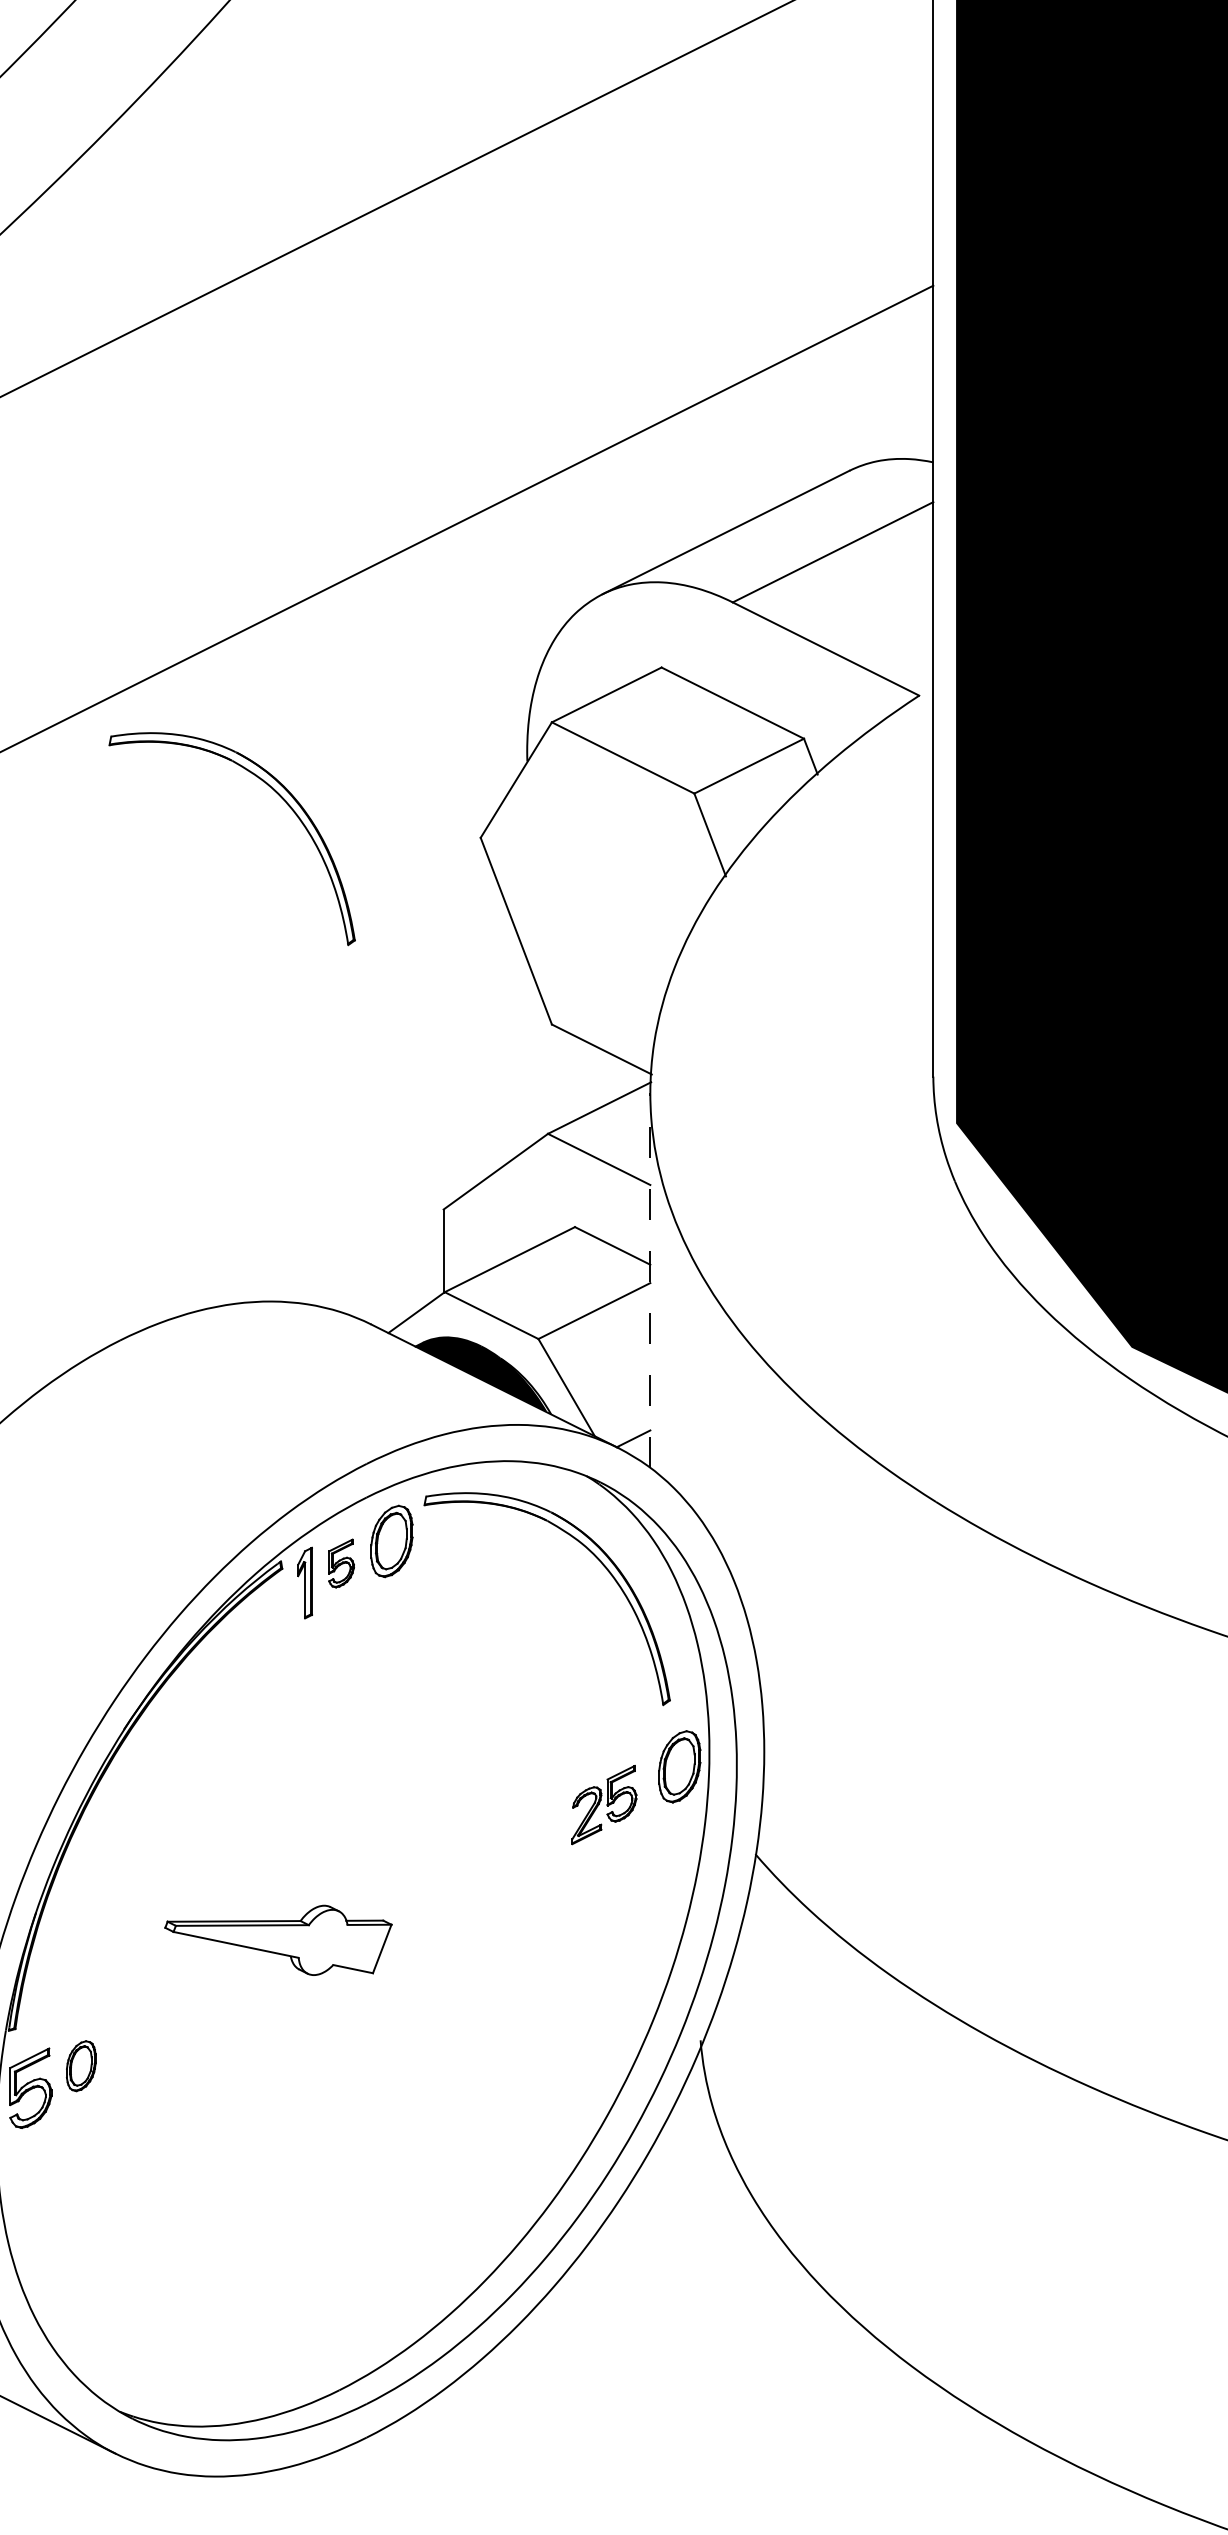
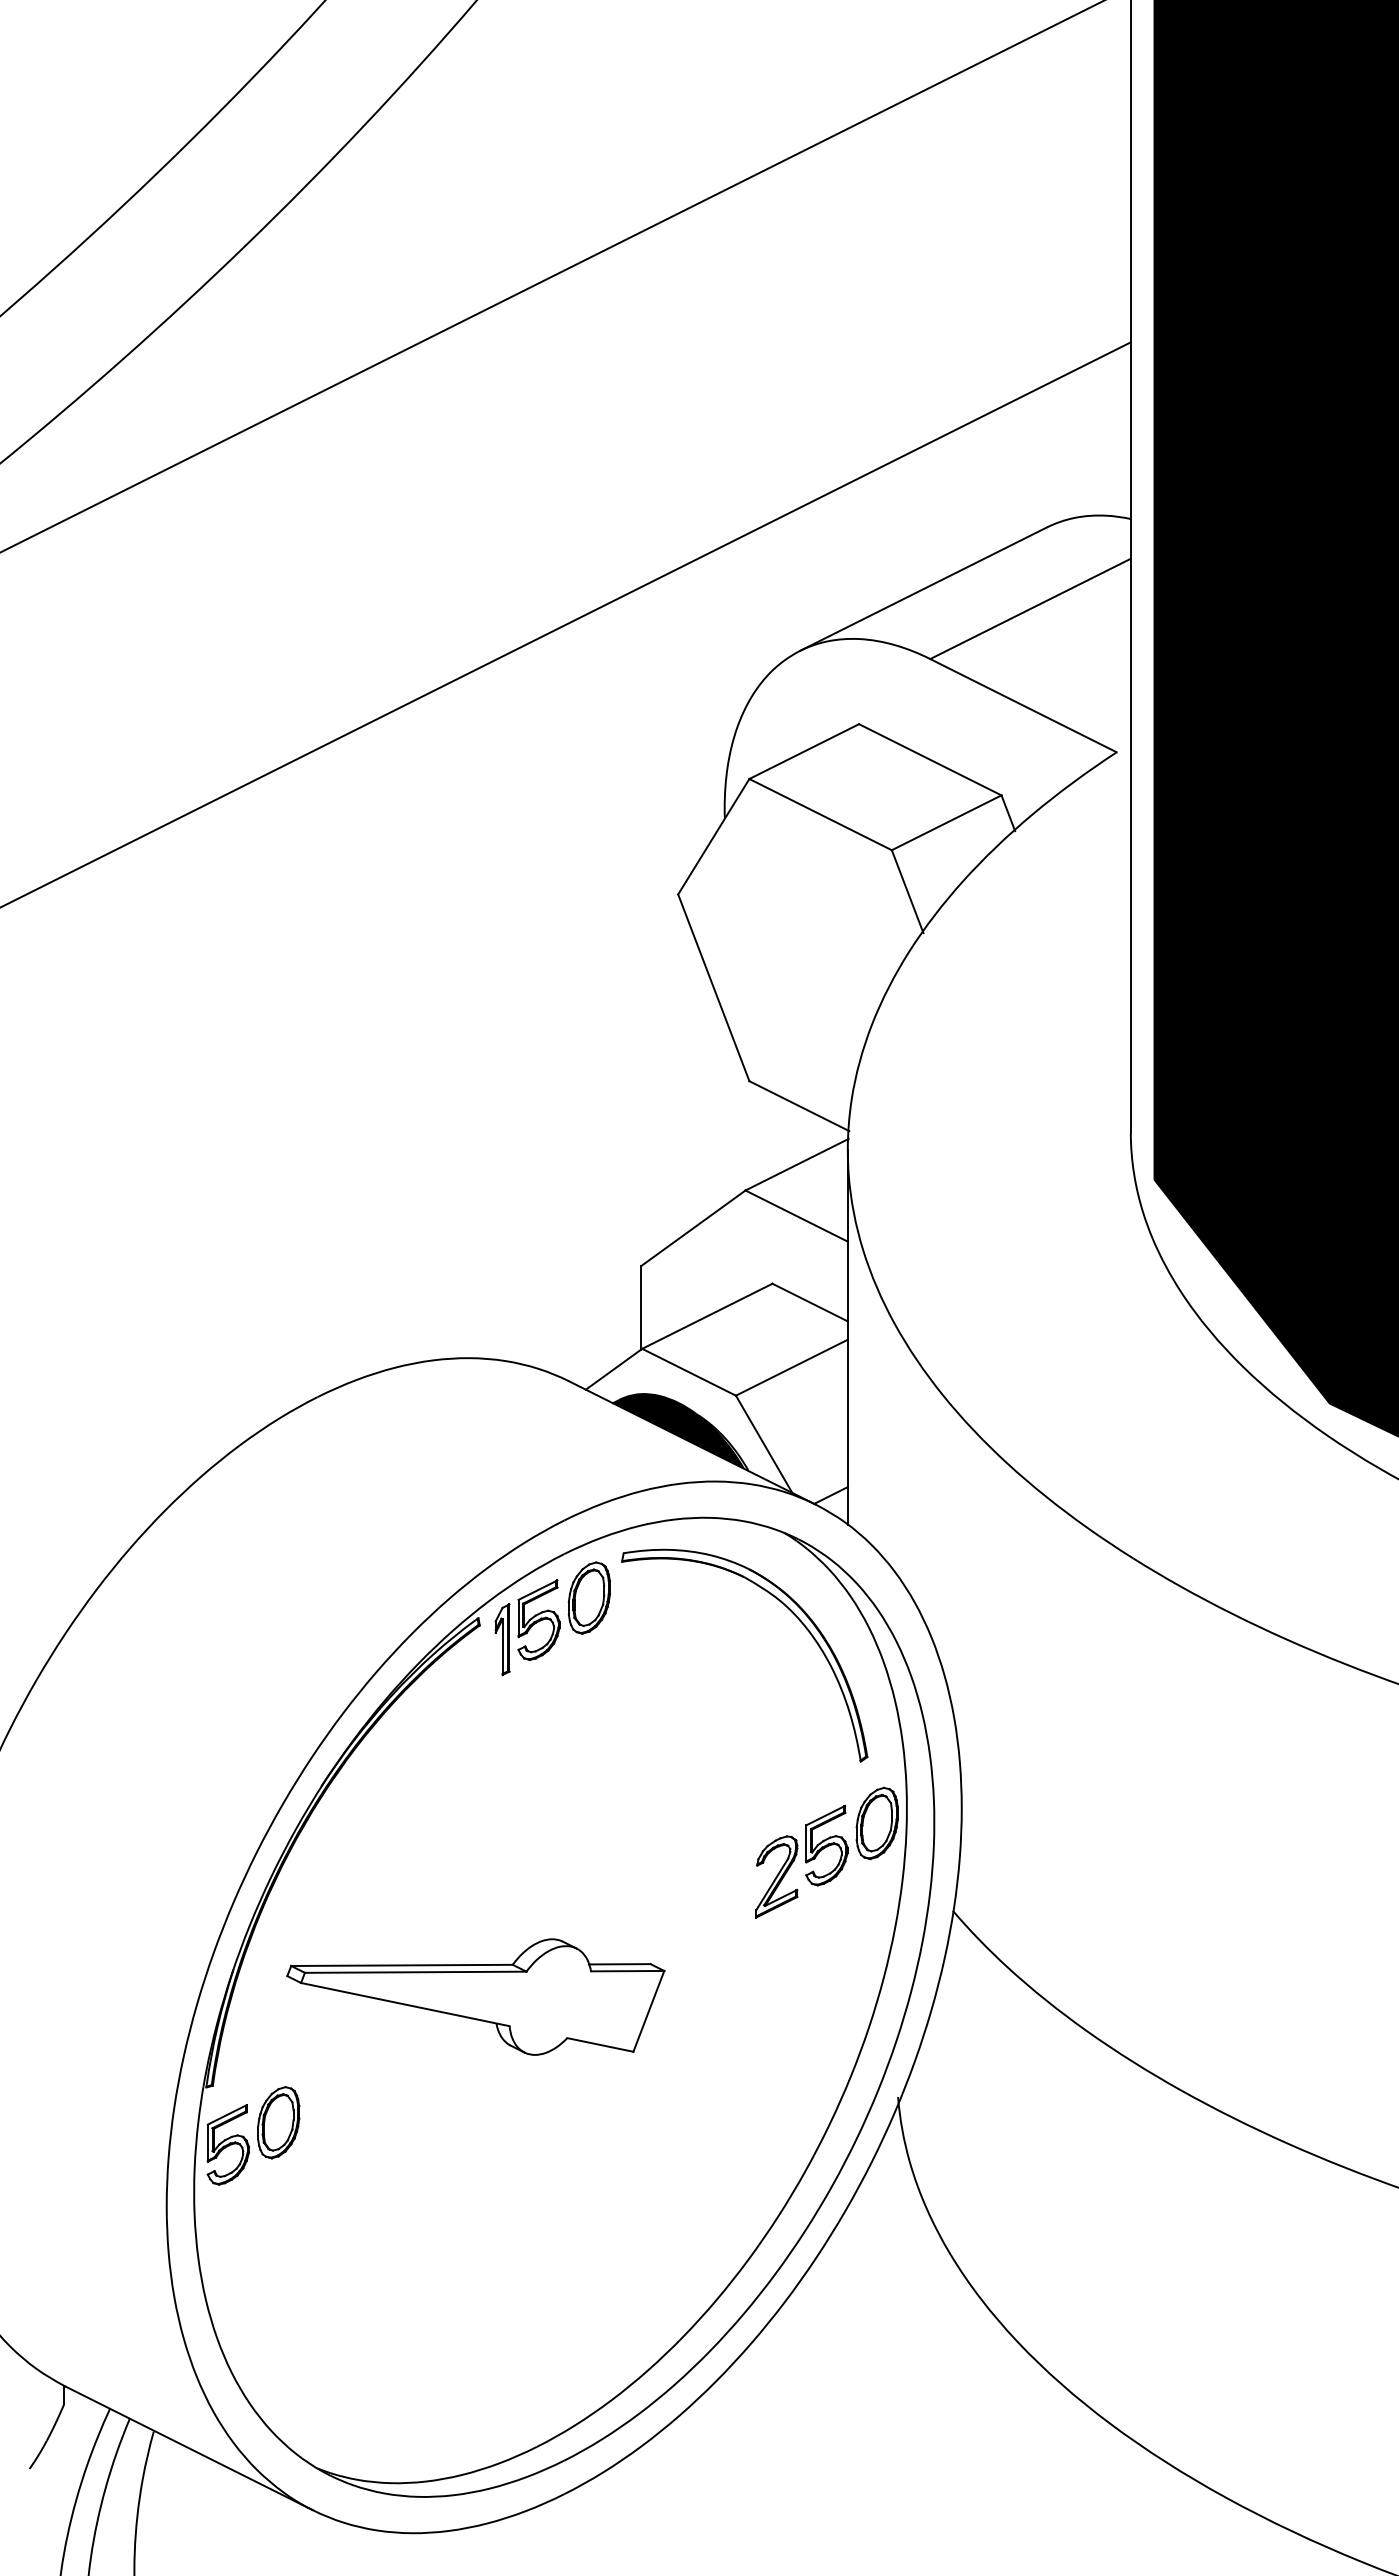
part: (270, 787) -> (467, 844), removed
line: (650, 1279) -> (847, 1336), dashed -> solid
part: (341, 1562) -> (538, 1619), size x1.67
part: (604, 1804) -> (801, 1861), size x1.43
part: (278, 1939) -> (475, 1996), size x1.67
part: (81, 2065) -> (278, 2122), size x1.43

